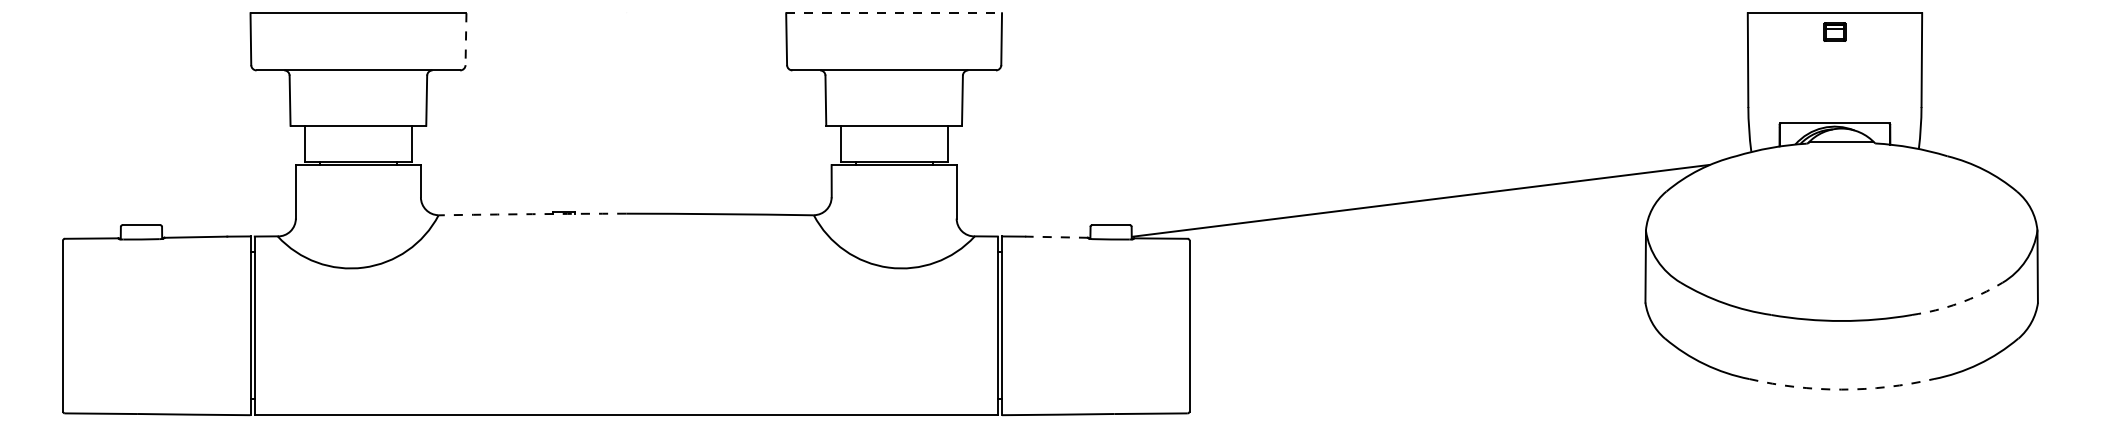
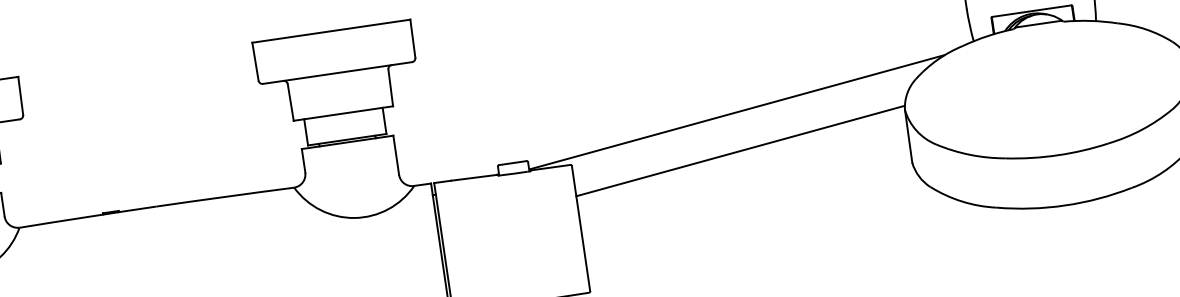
line: (894, 13) -> (331, 31), dashed -> solid
line: (466, 39) -> (21, 96), dashed -> solid
arc: (532, 214) -> (88, 217), dashed -> solid
line: (1056, 237) -> (474, 178), dashed -> solid
line: (1417, 252) -> (740, 150), added
arc: (1958, 303) -> (1141, 130), dashed -> solid
arc: (1841, 389) -> (1065, 205), dashed -> solid

